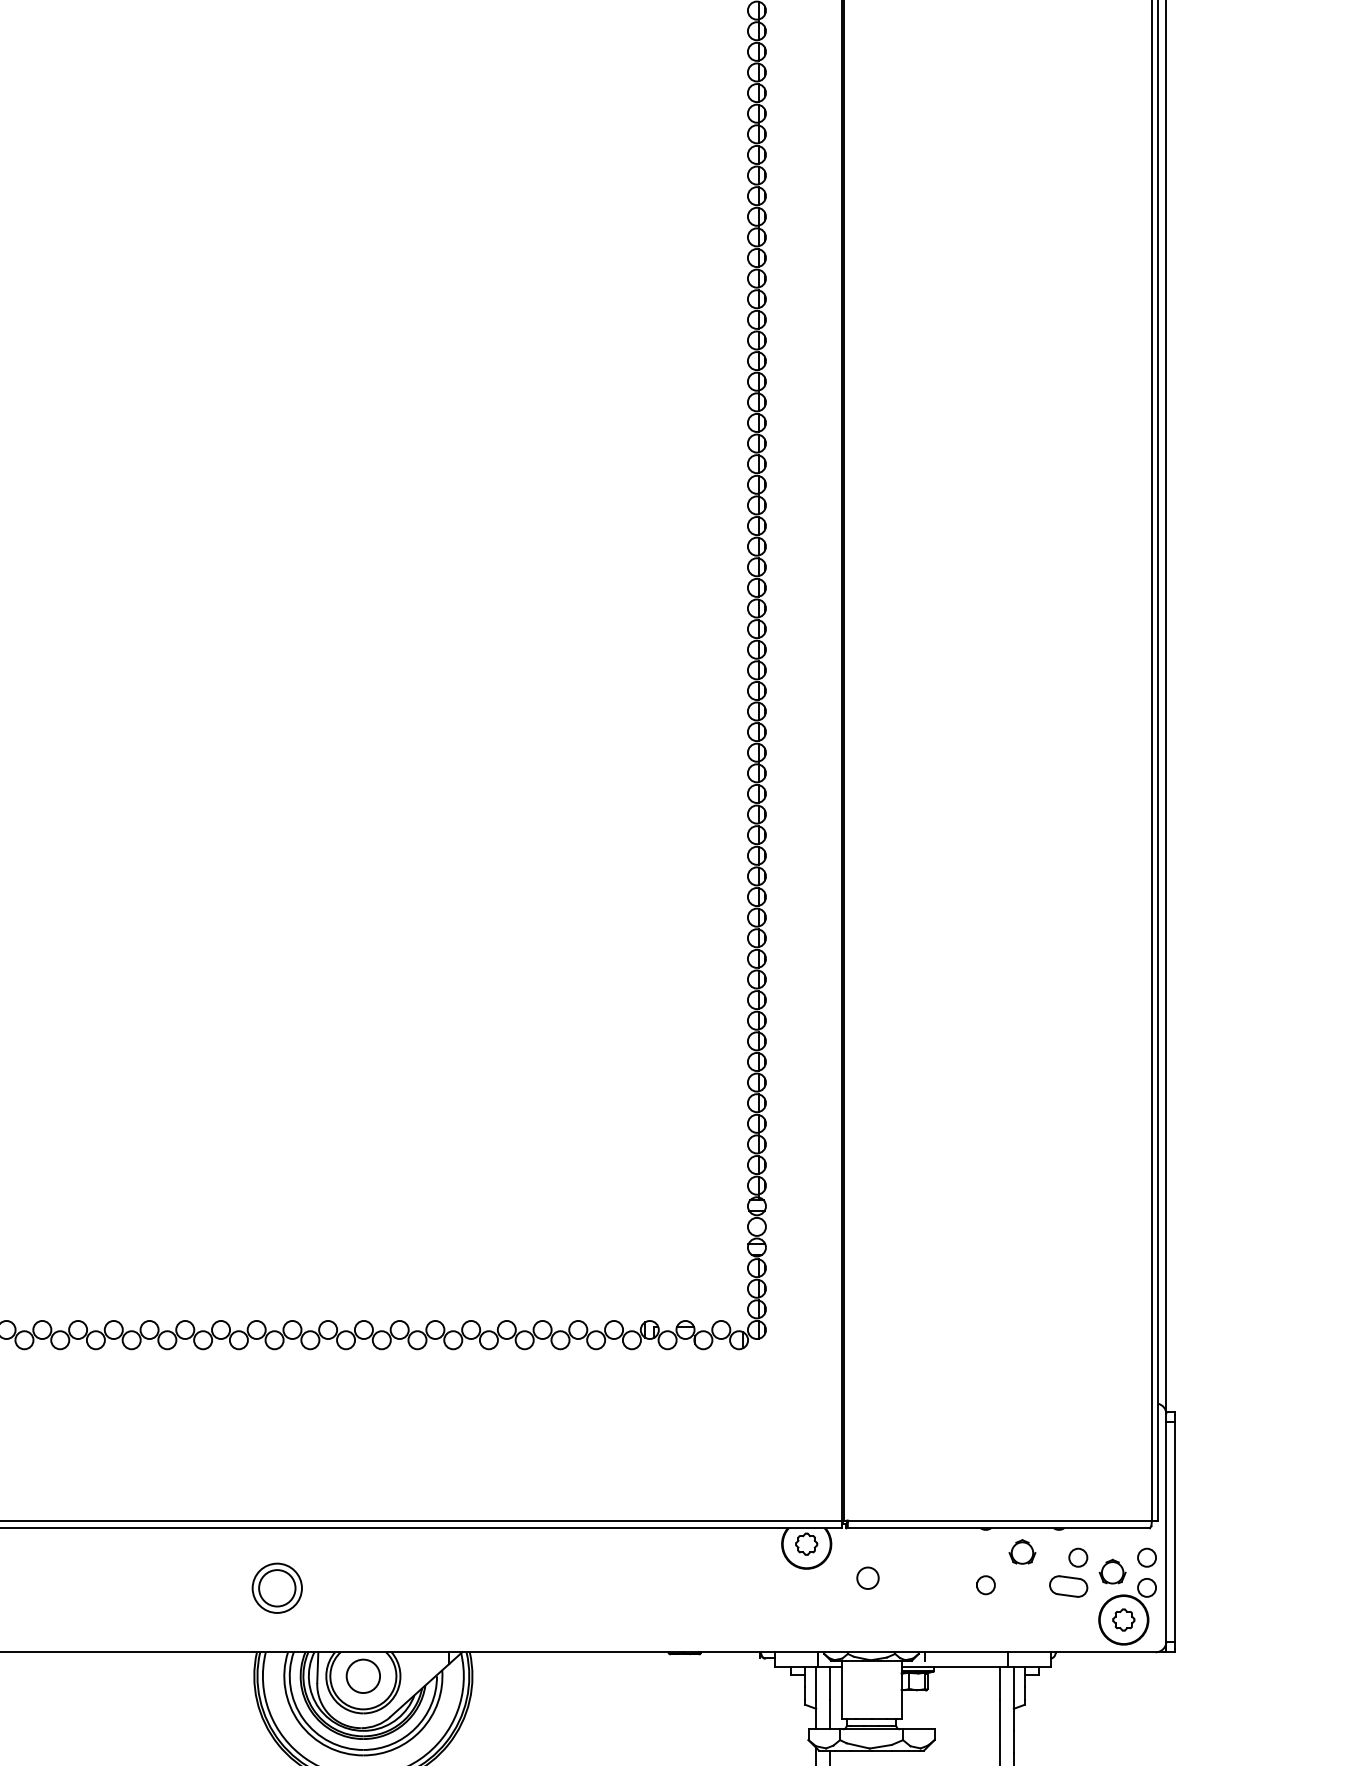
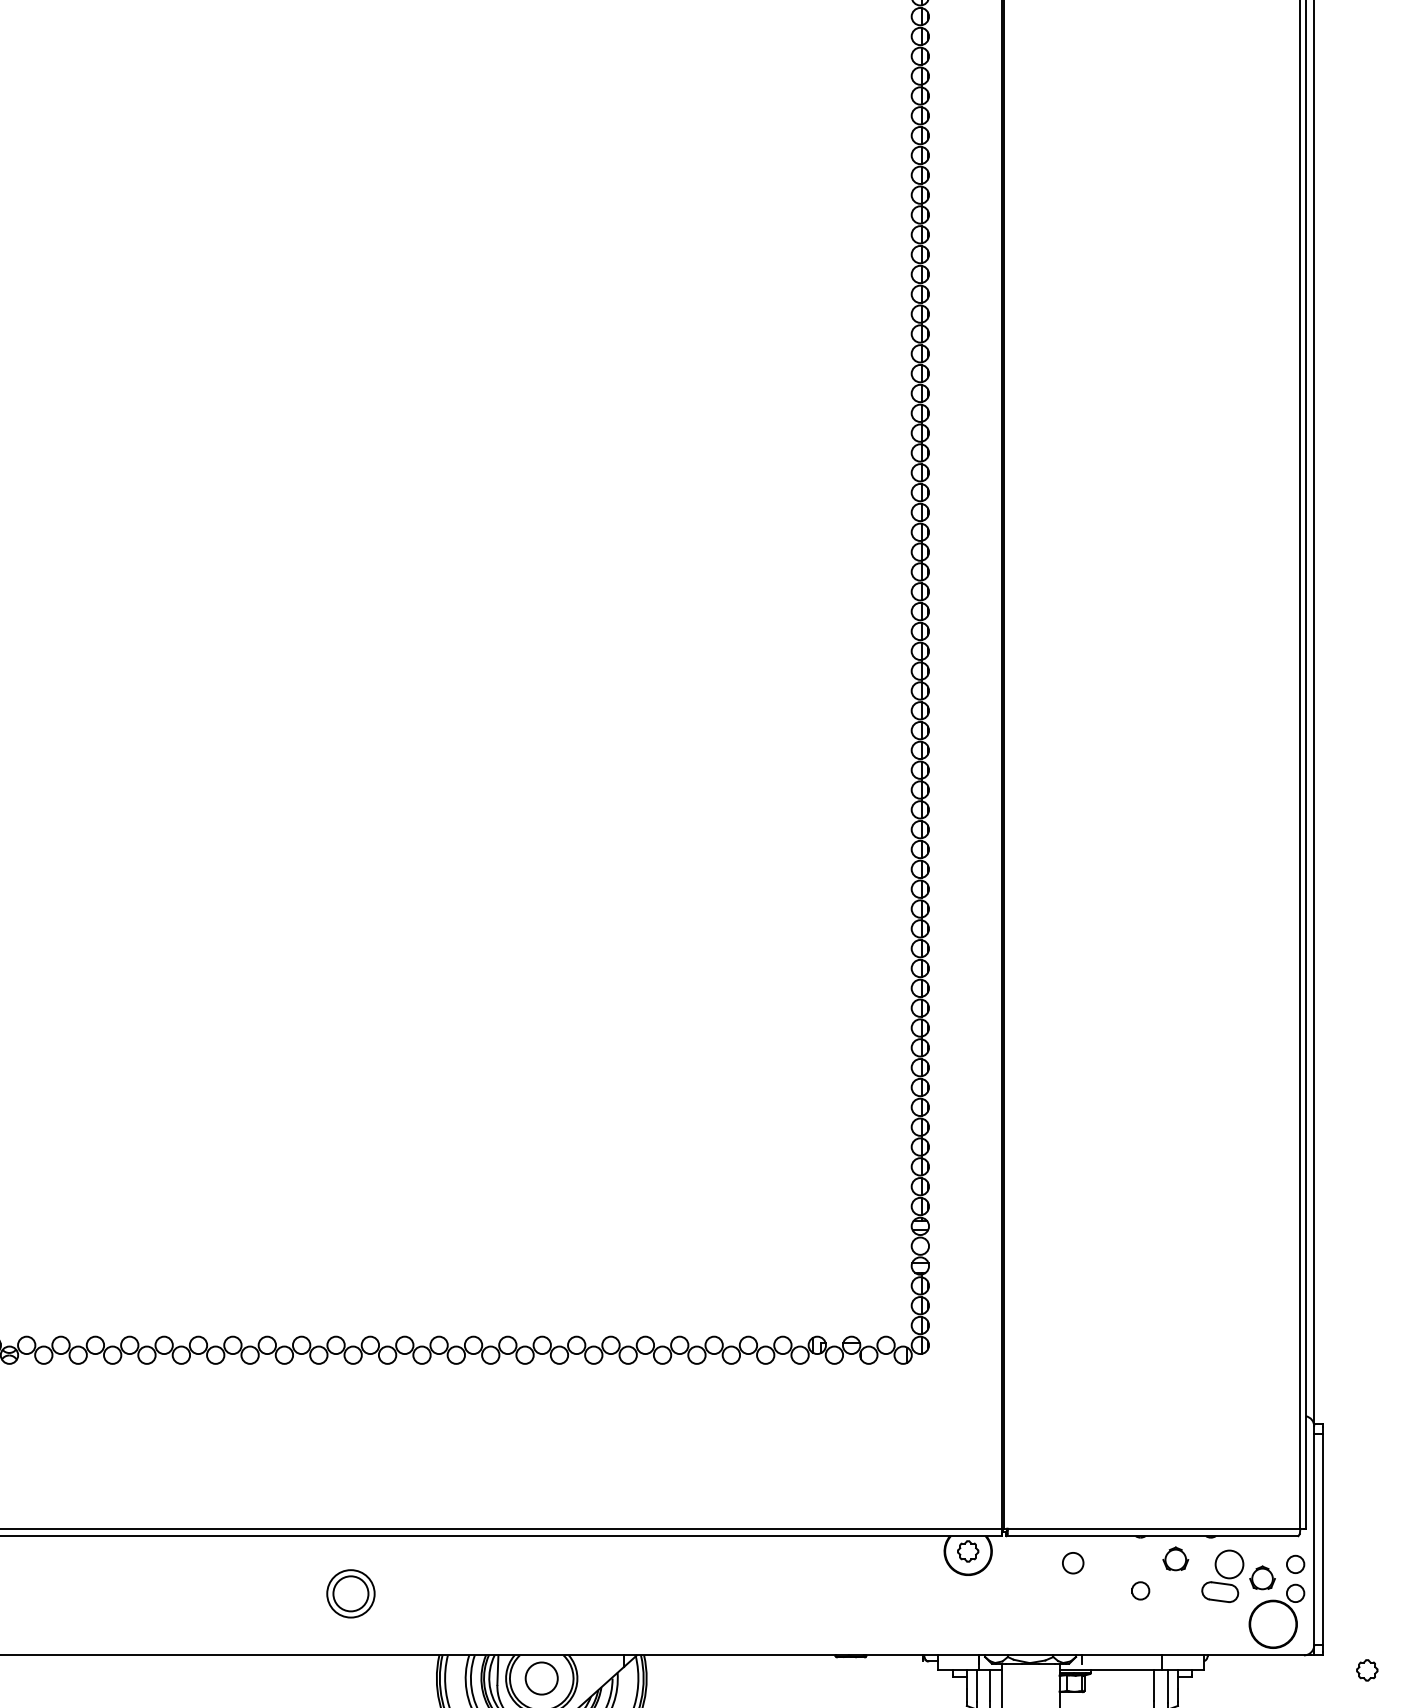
circle: (1078, 1557) -> (1229, 1564), size x1.6
circle: (868, 1578) -> (1073, 1563), moved
part: (276, 1587) -> (350, 1593), moved
part: (1124, 1620) -> (1367, 1670), moved

